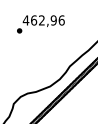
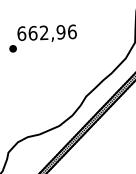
text: (25, 20) -> (20, 33), 462,96 -> 662,96

